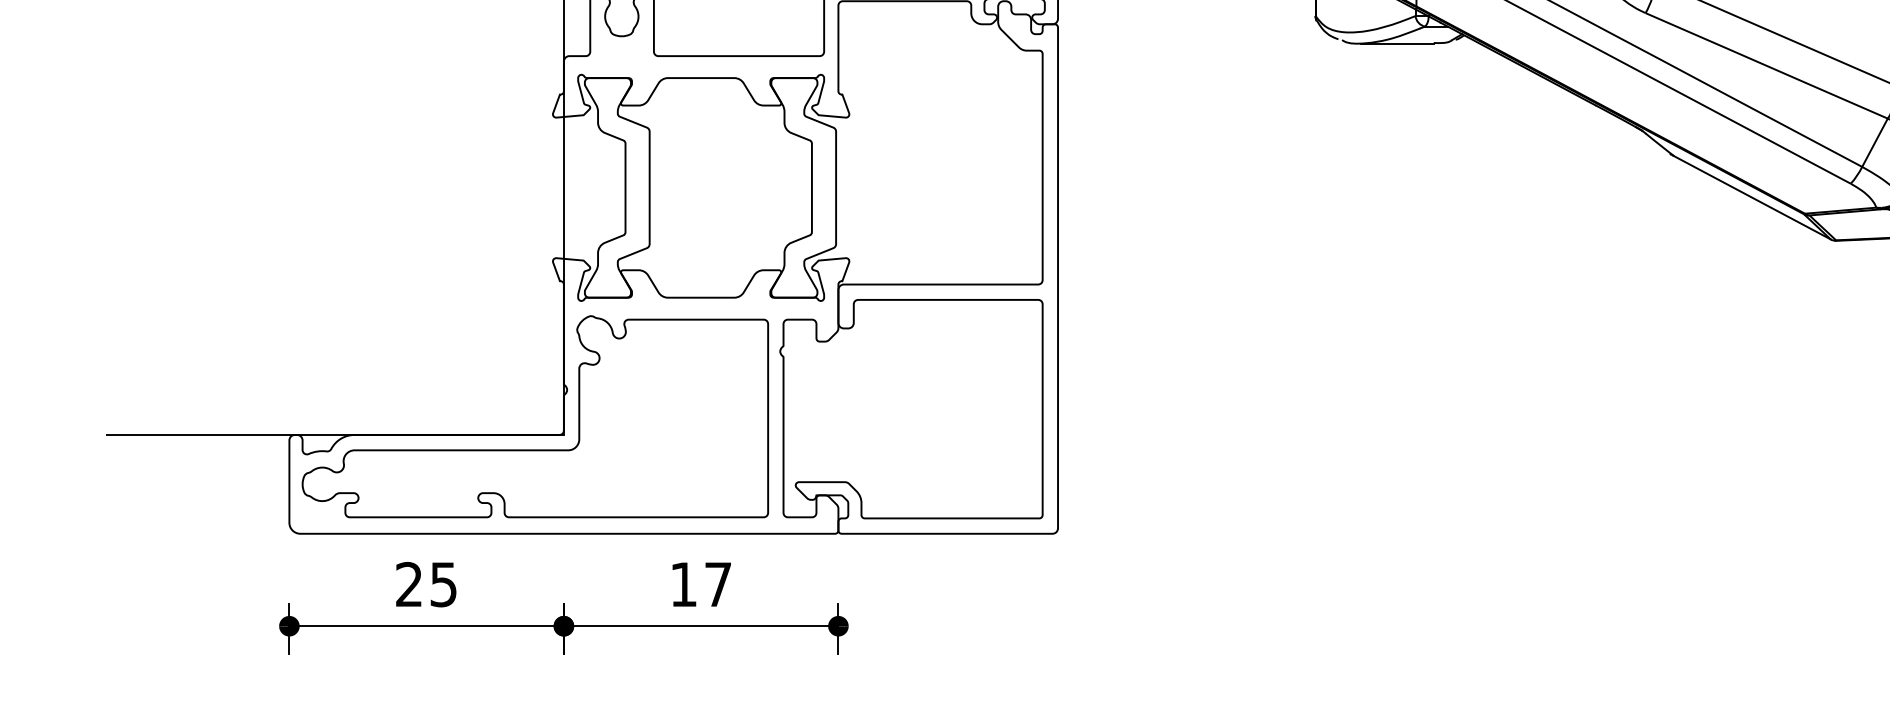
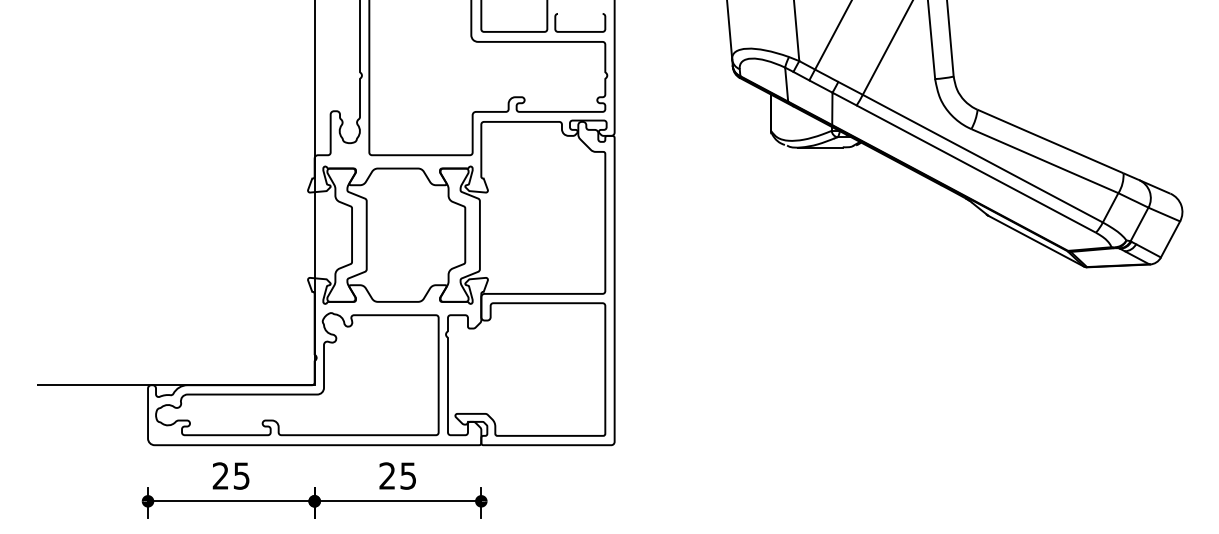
text: (700, 583) -> (397, 475), 17 -> 25

